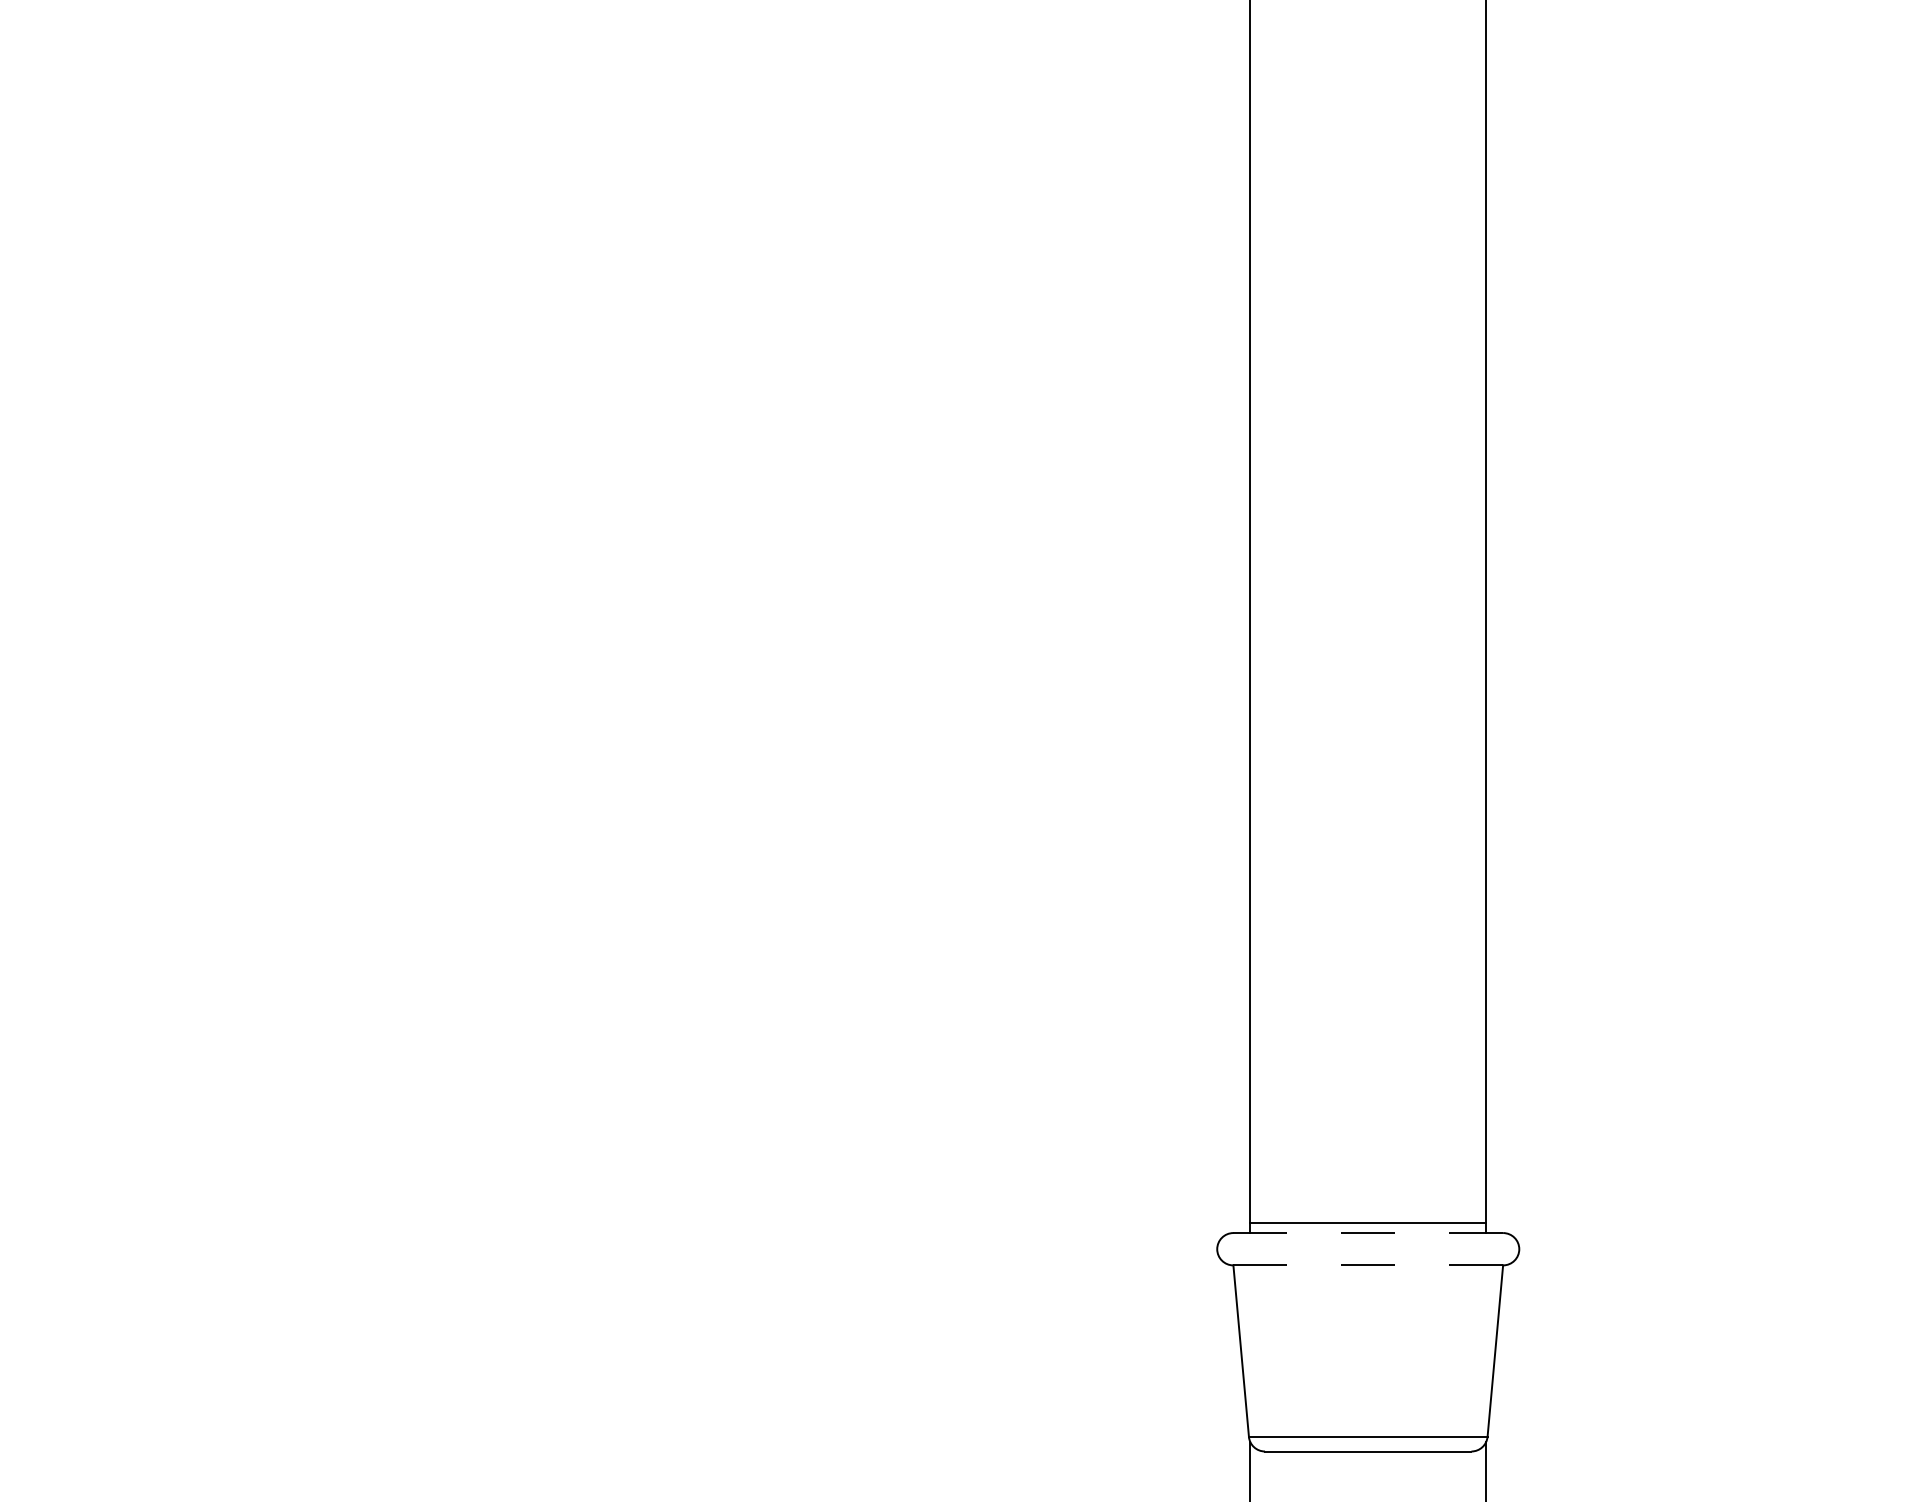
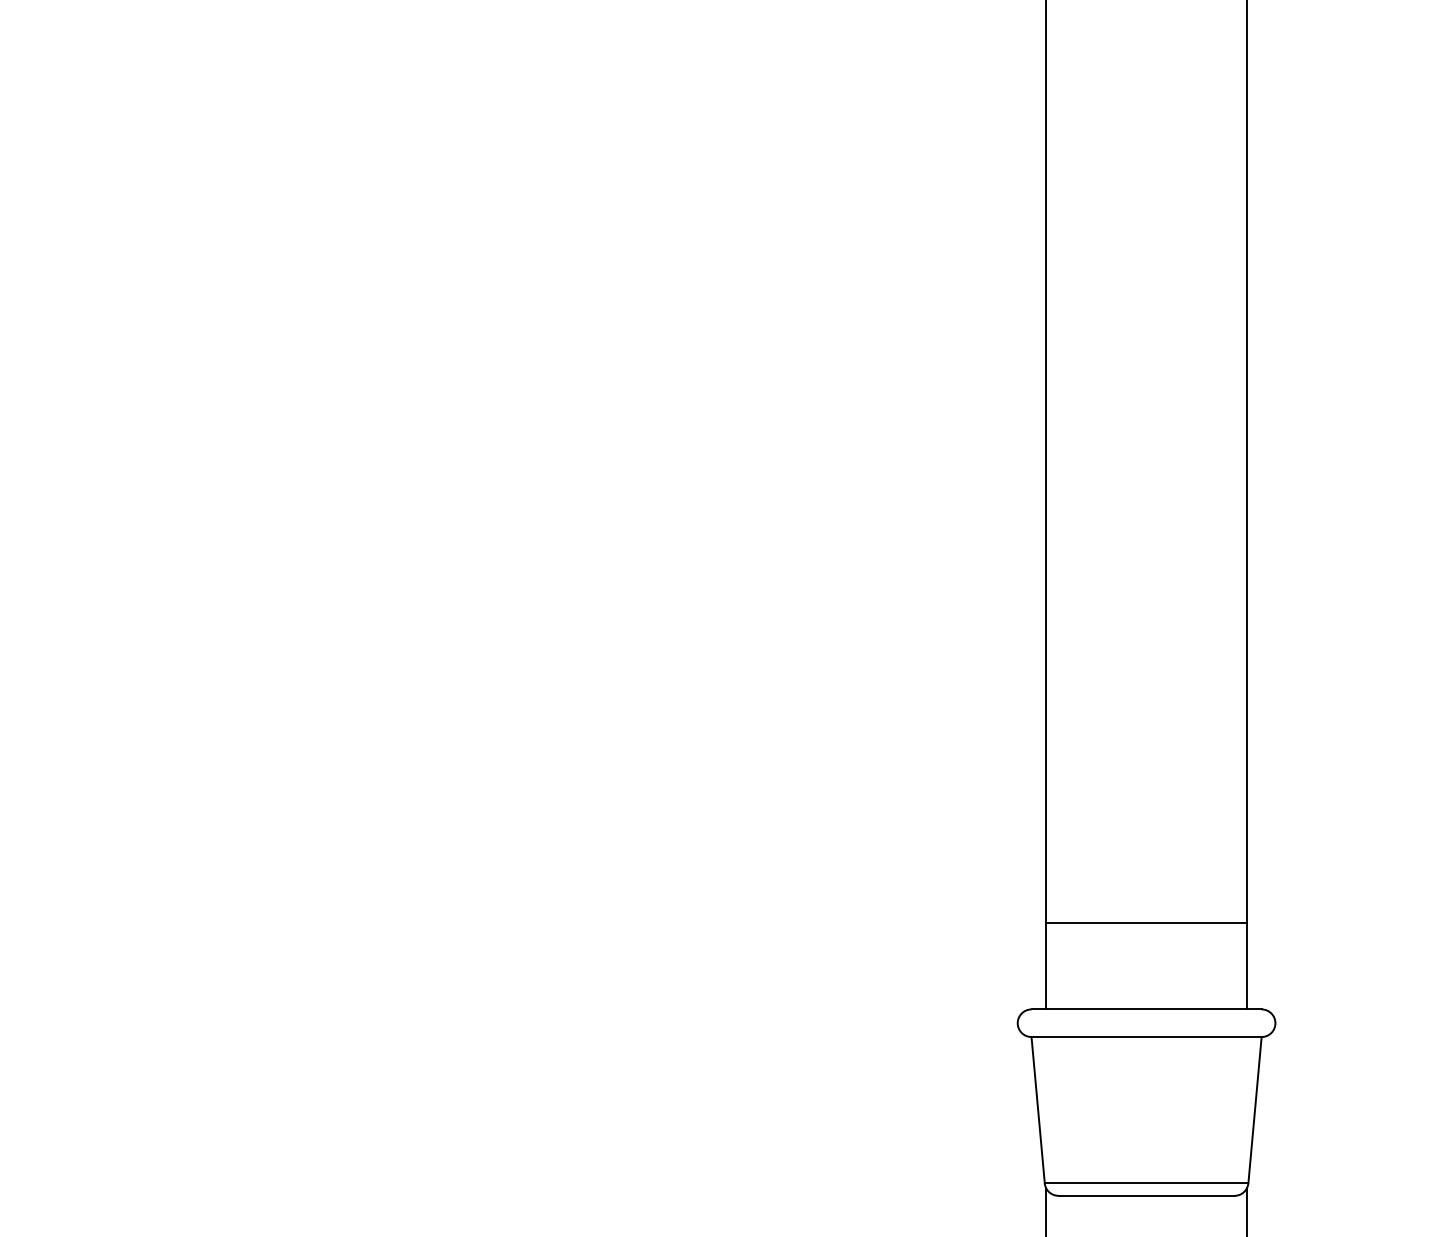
line: (1368, 1222) -> (1146, 922), moved
line: (1368, 1233) -> (1146, 1009), dashed -> solid
line: (1368, 1265) -> (1146, 1037), dashed -> solid

